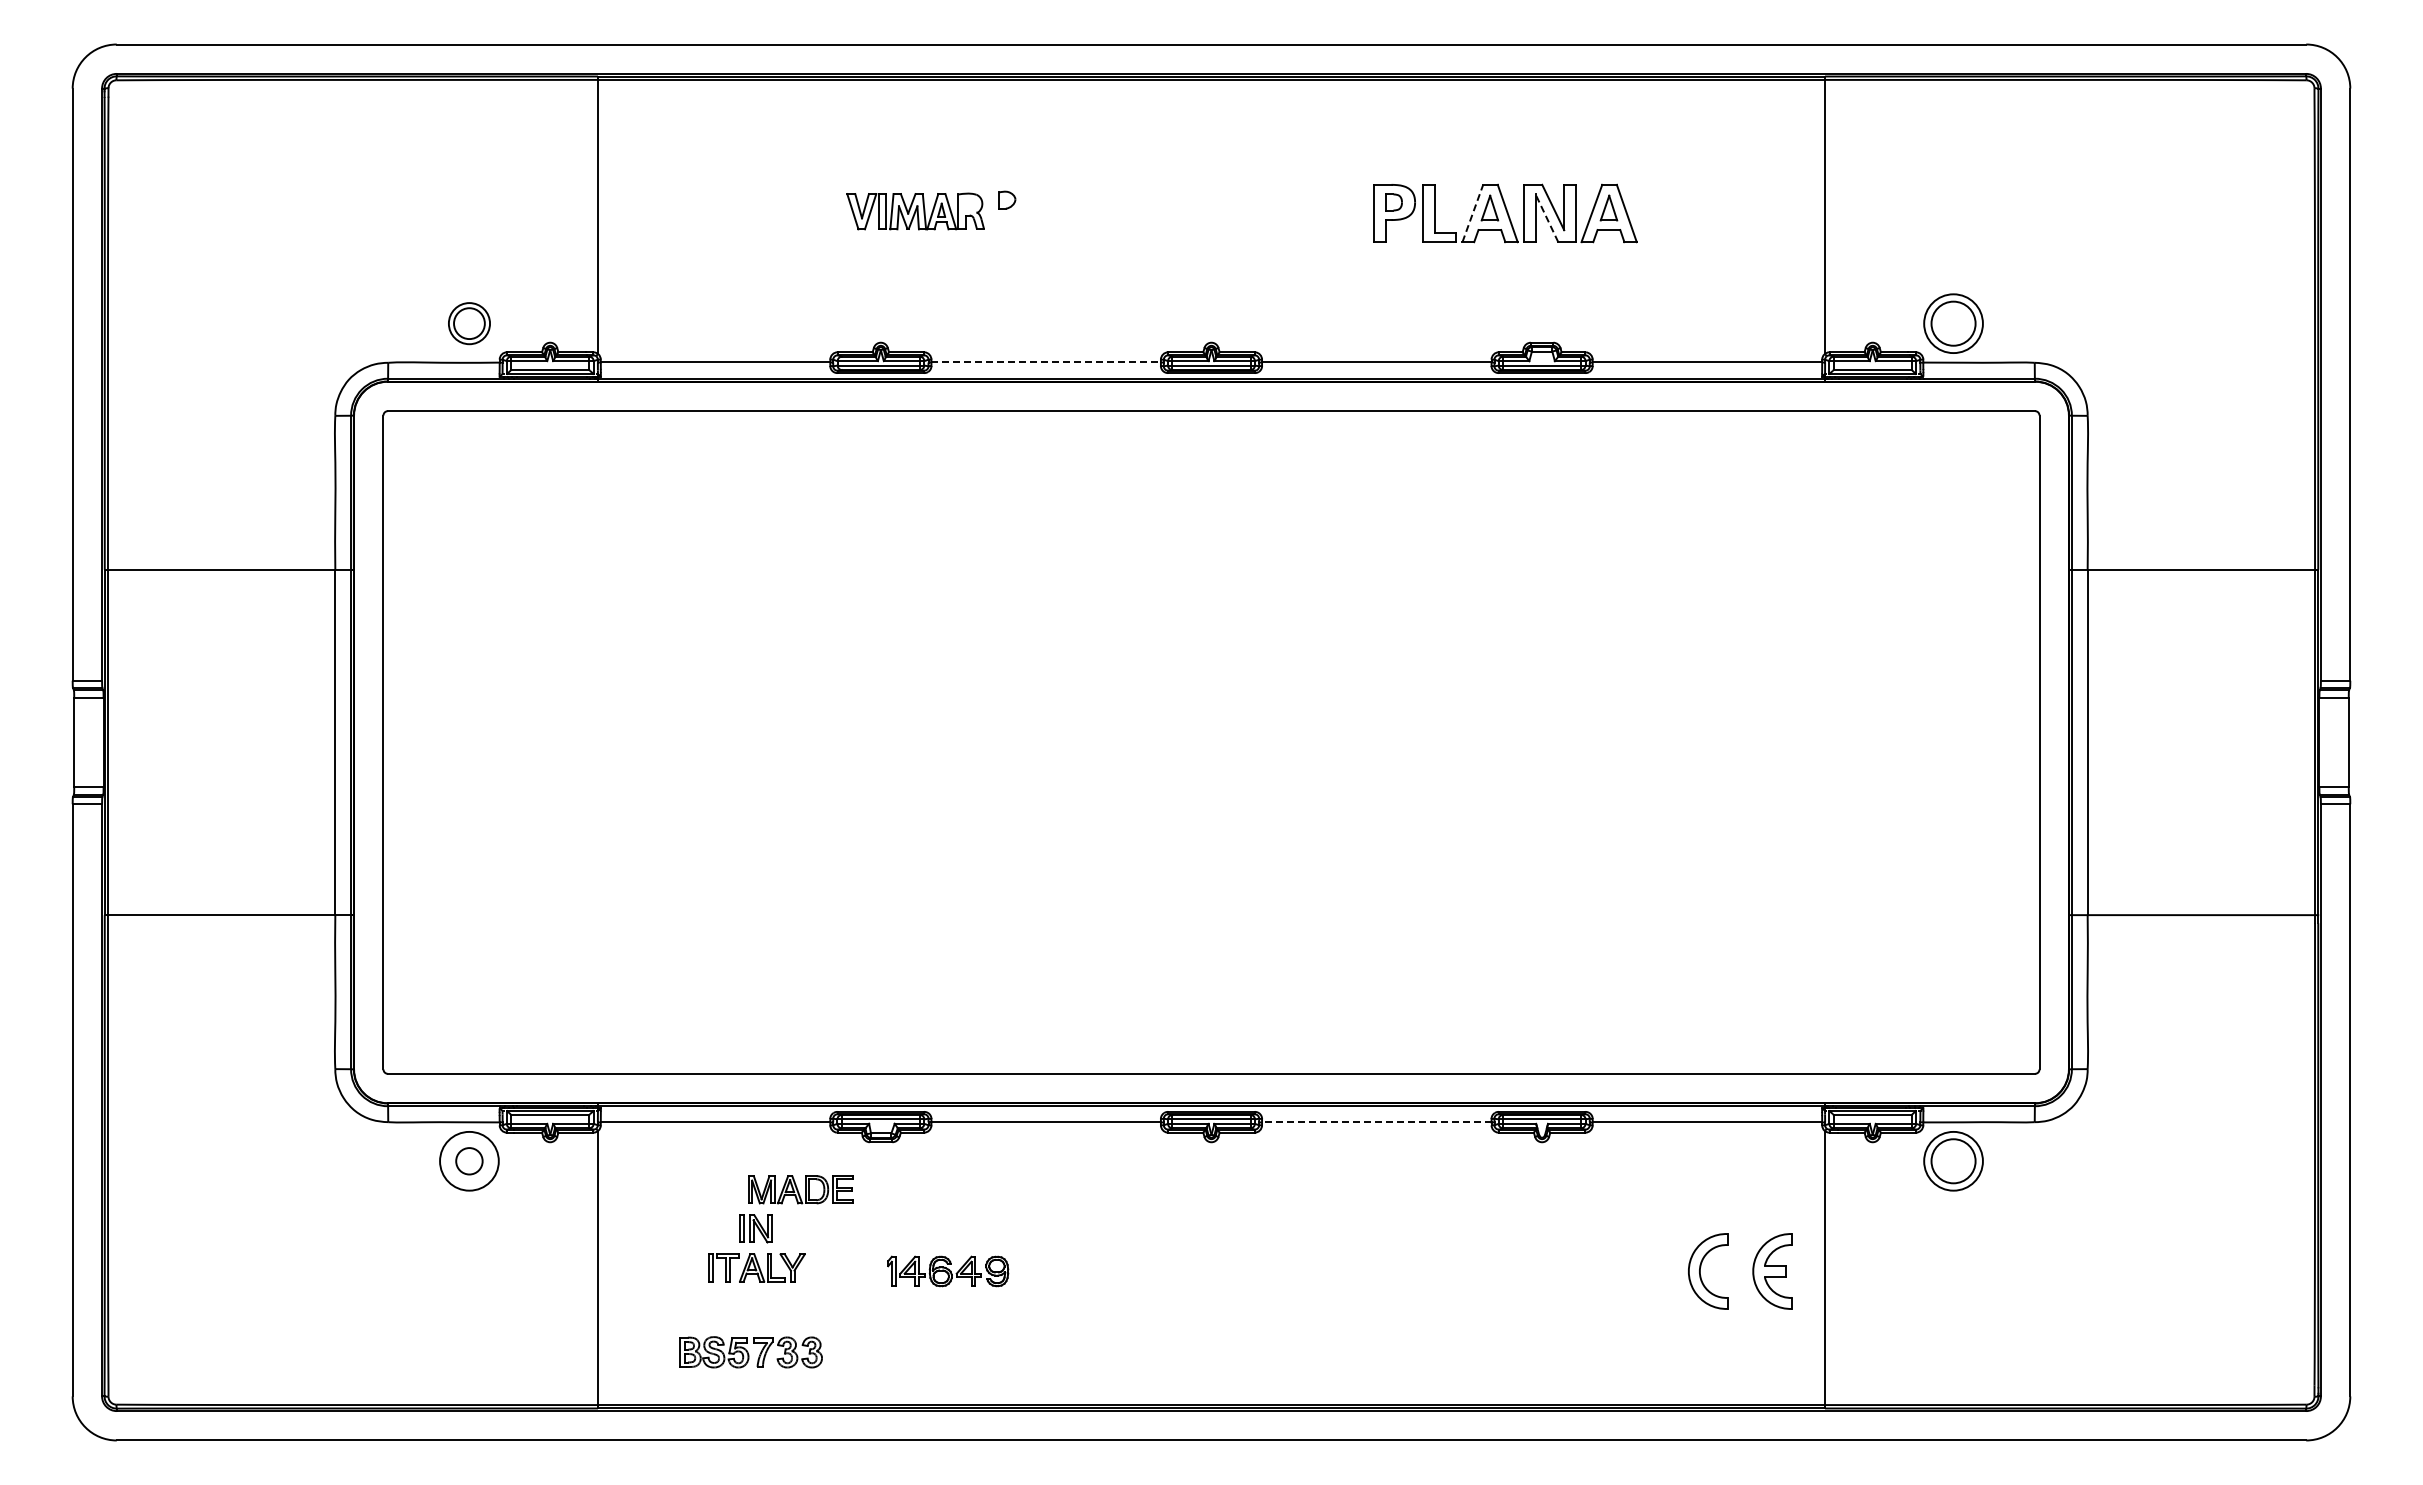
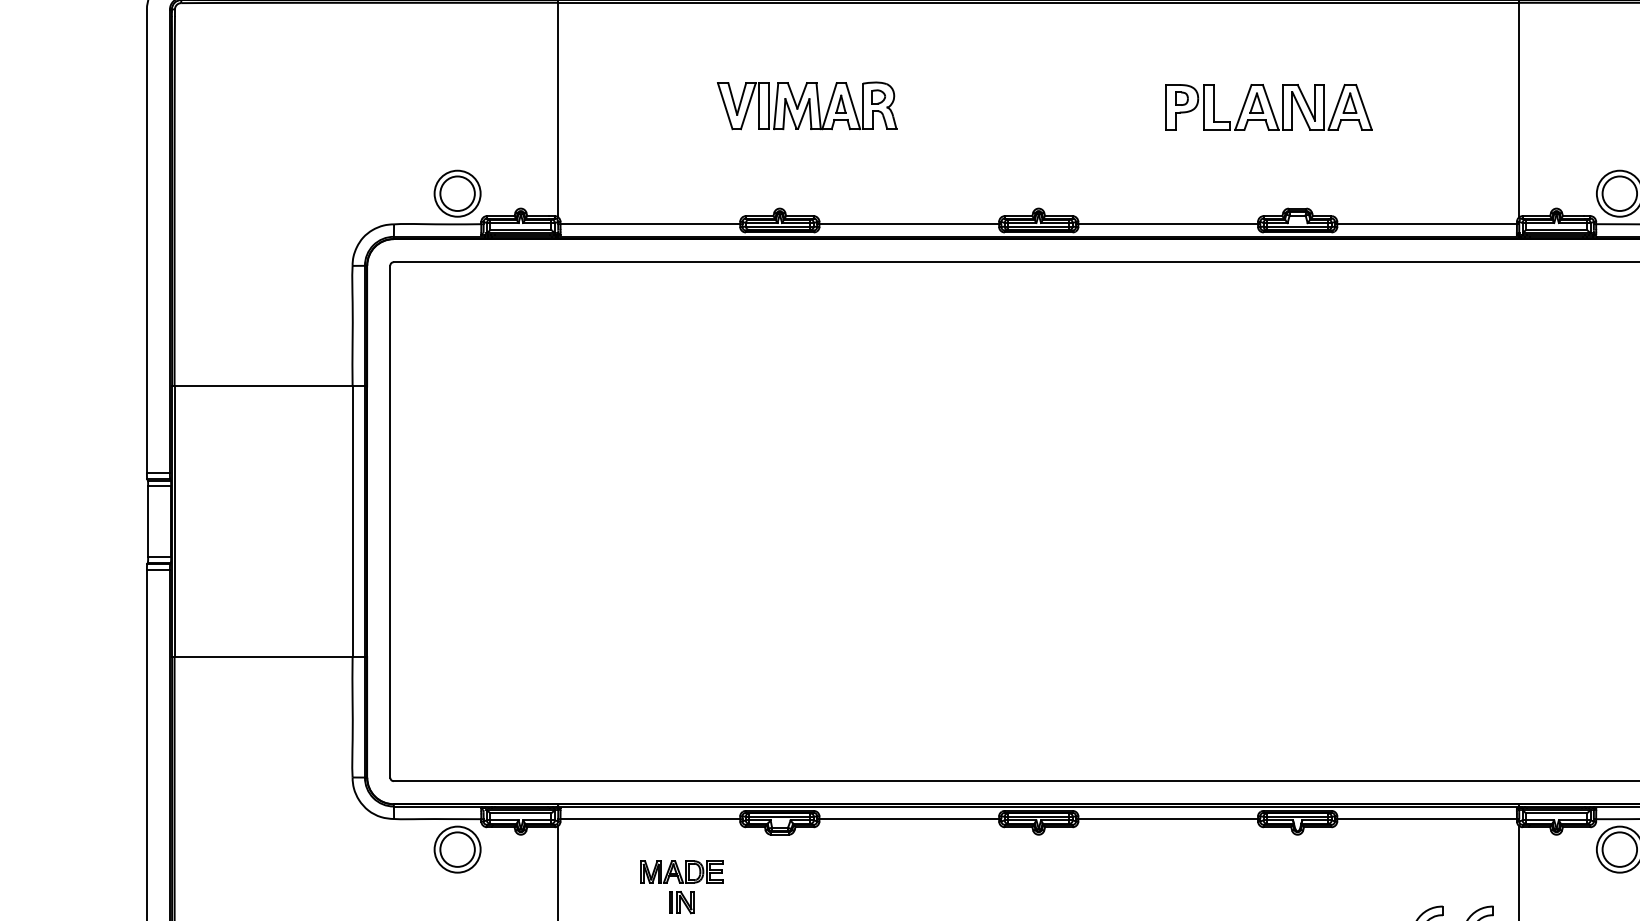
part: (915, 211) -> (806, 105), size x1.67
line: (1473, 213) -> (1243, 107), dashed -> solid
line: (1546, 218) -> (1301, 111), dashed -> solid
part: (469, 323) -> (457, 193), size x1.43
line: (1046, 362) -> (909, 224), dashed -> solid
line: (1376, 1122) -> (1167, 819), dashed -> solid
circle: (469, 1161) -> (457, 849), size x1.67
part: (800, 1189) -> (681, 871), moved

